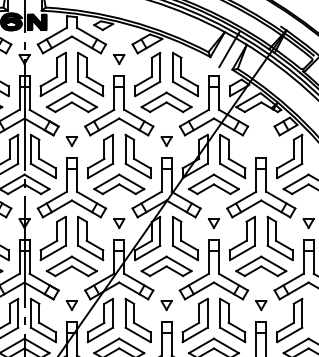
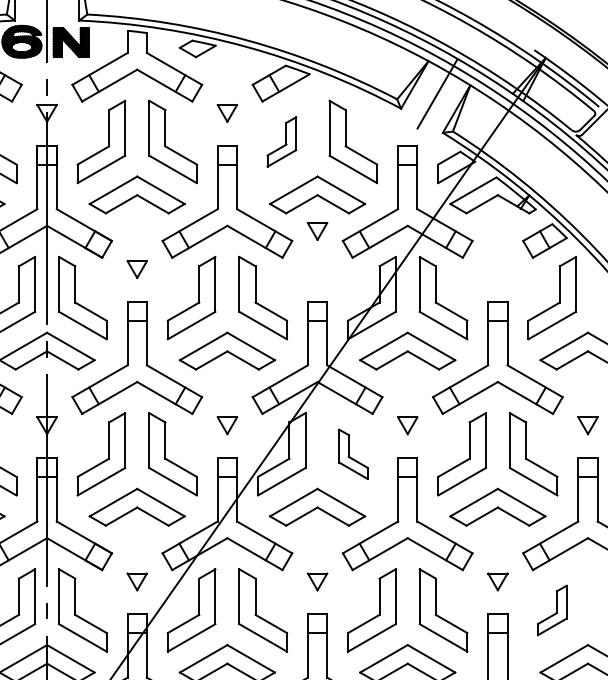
part: (147, 74) -> (281, 141), size x0.6
part: (166, 141) -> (317, 231), moved
part: (185, 238) -> (353, 454), size x0.6
part: (289, 320) -> (551, 610), size x0.6

